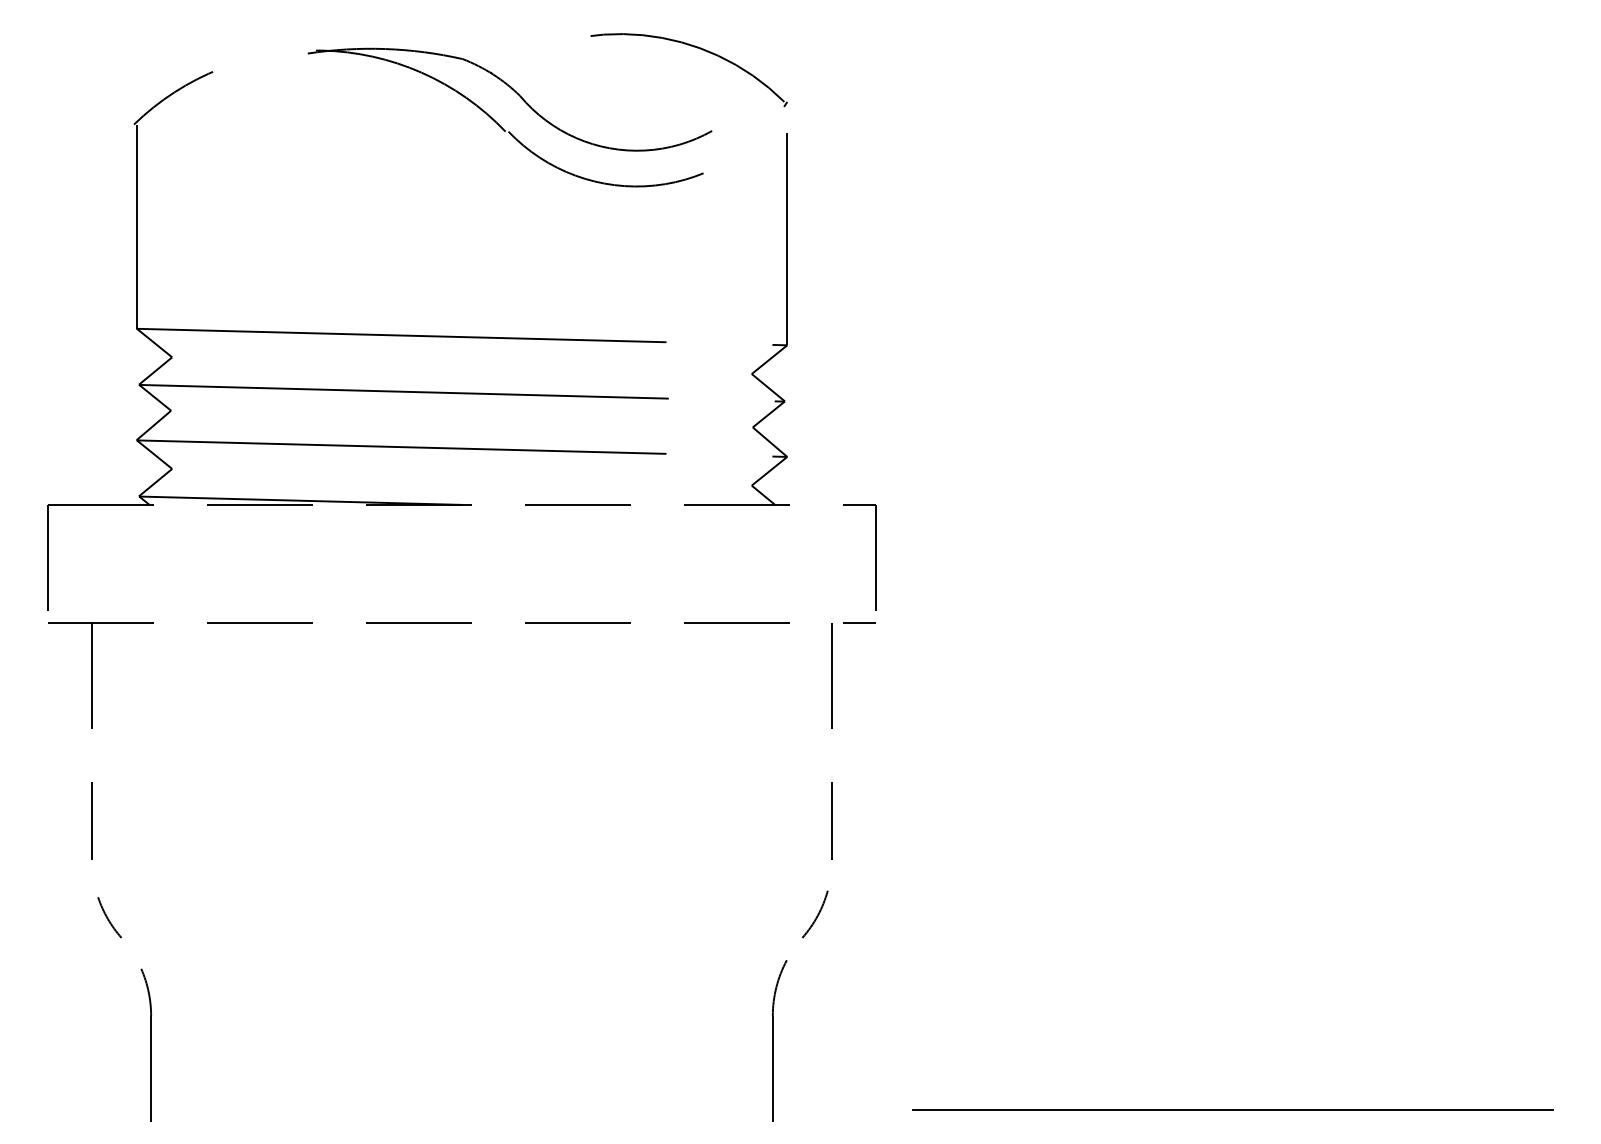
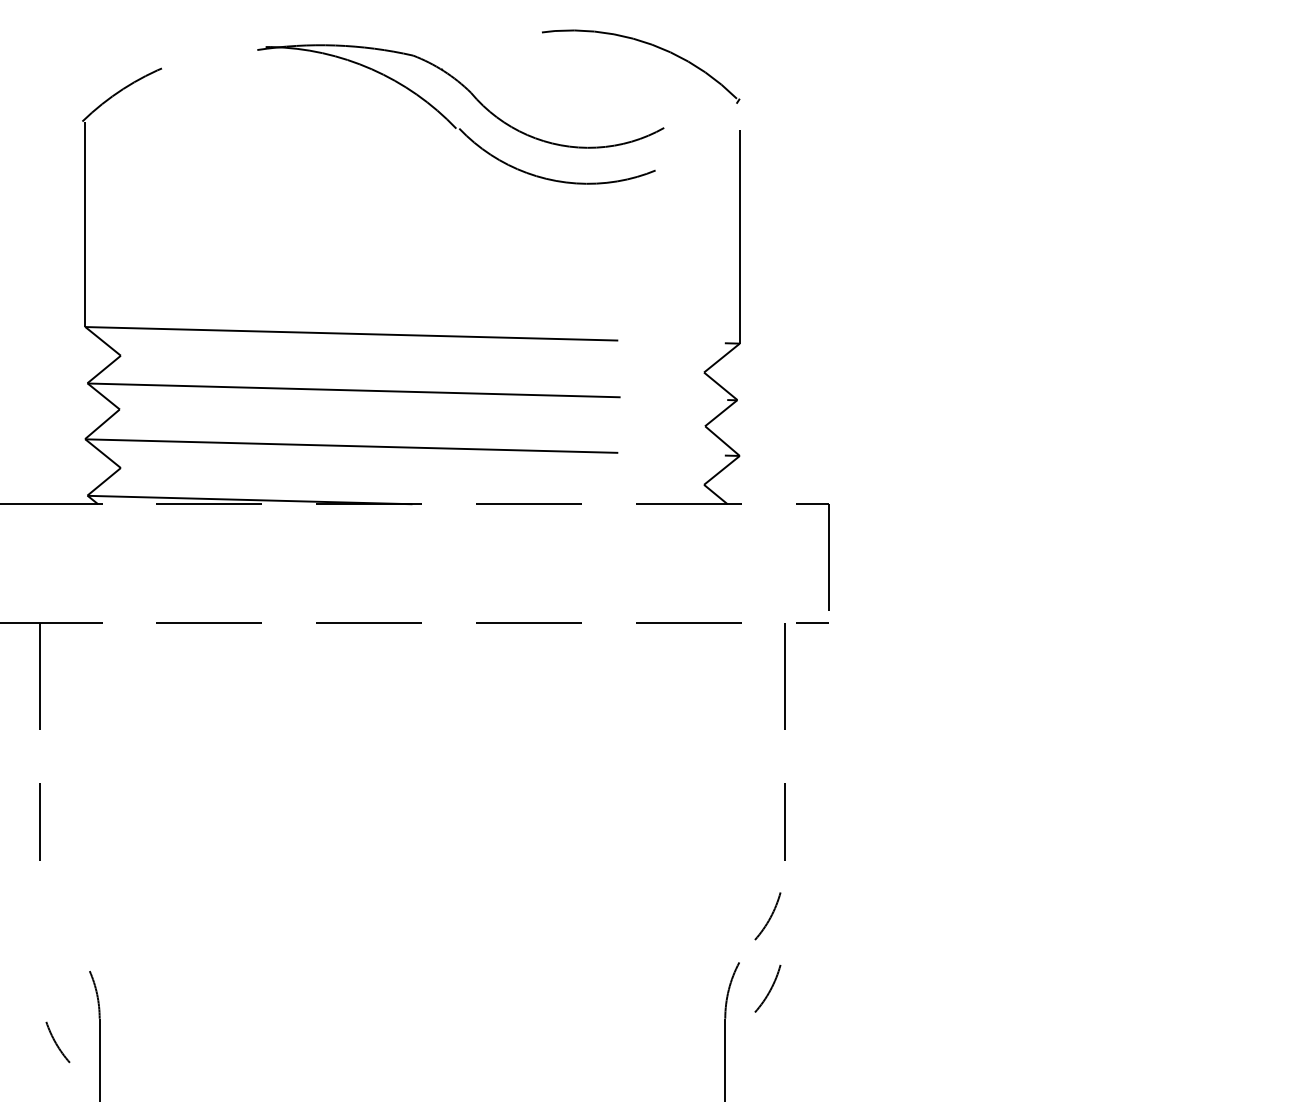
arc: (108, 917) -> (56, 1042), moved
arc: (816, 987) -> (769, 989), added

